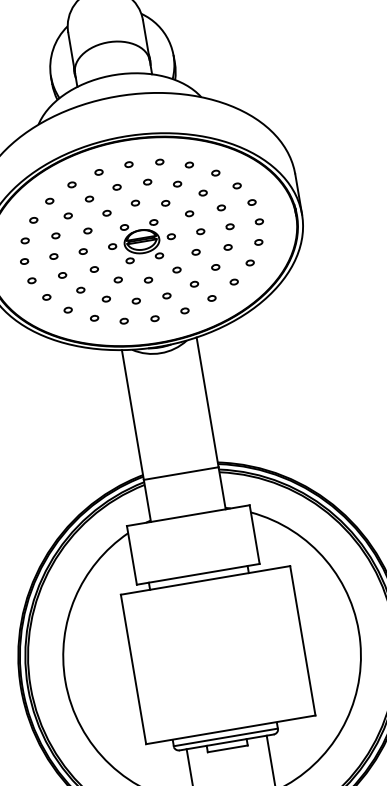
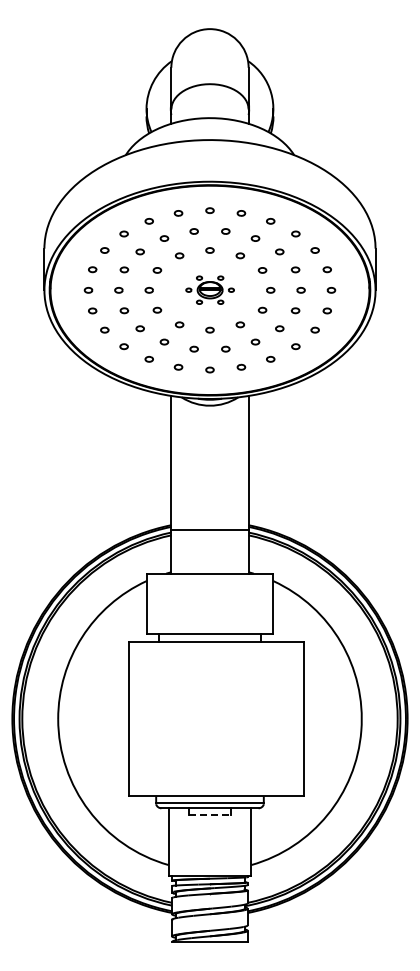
part: (142, 240) -> (210, 289), size x0.7
line: (227, 748) -> (209, 814), solid -> dashed

